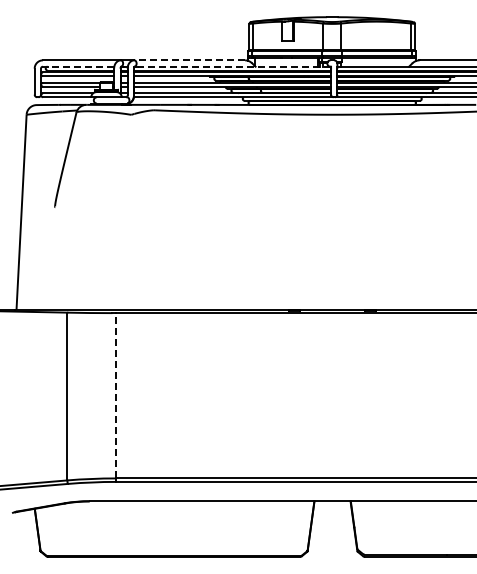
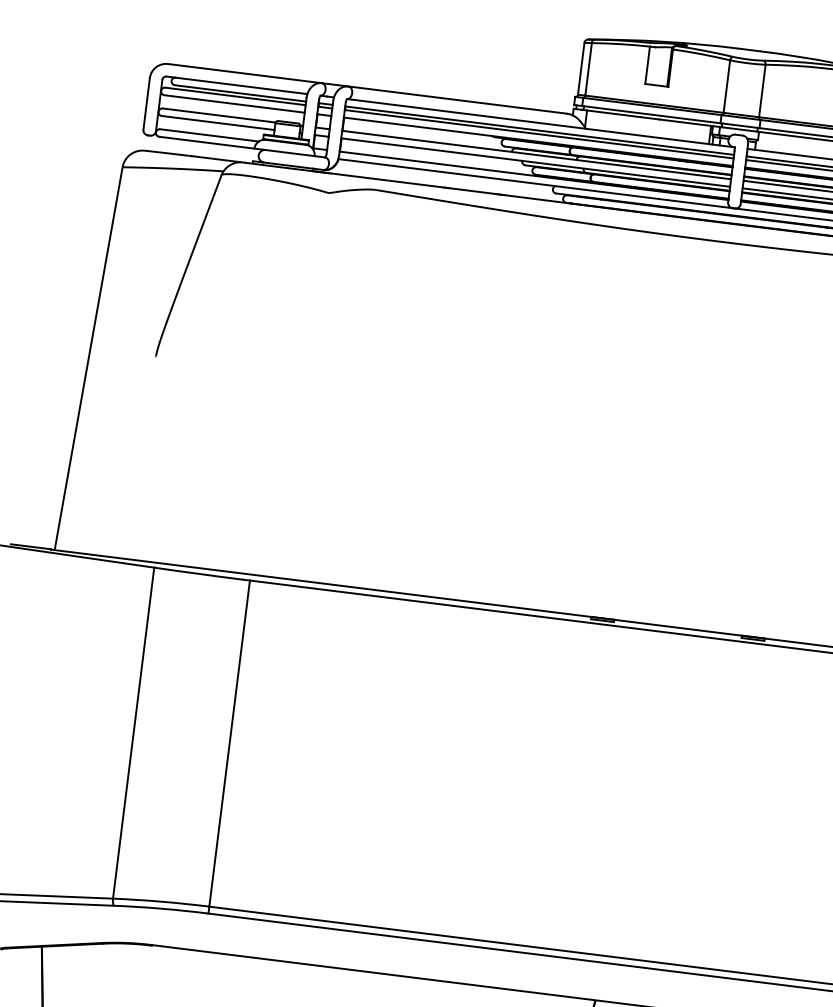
line: (189, 60) -> (457, 100), dashed -> solid
line: (80, 66) -> (240, 85), dashed -> solid
line: (234, 66) -> (544, 123), dashed -> solid
line: (115, 395) -> (228, 742), dashed -> solid

